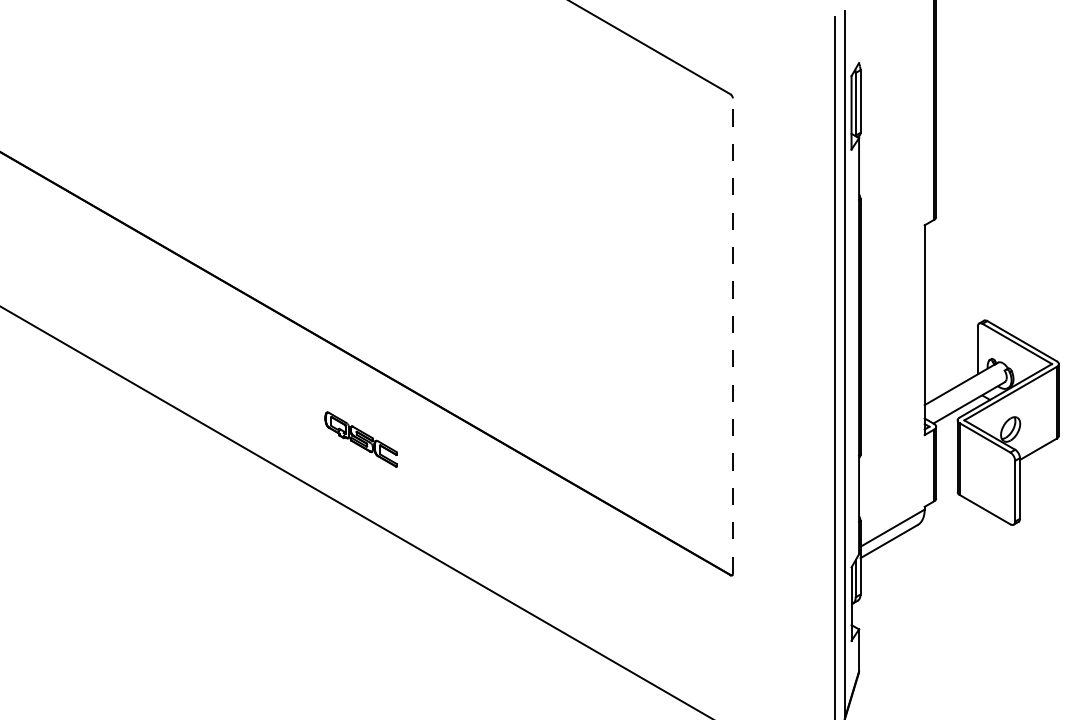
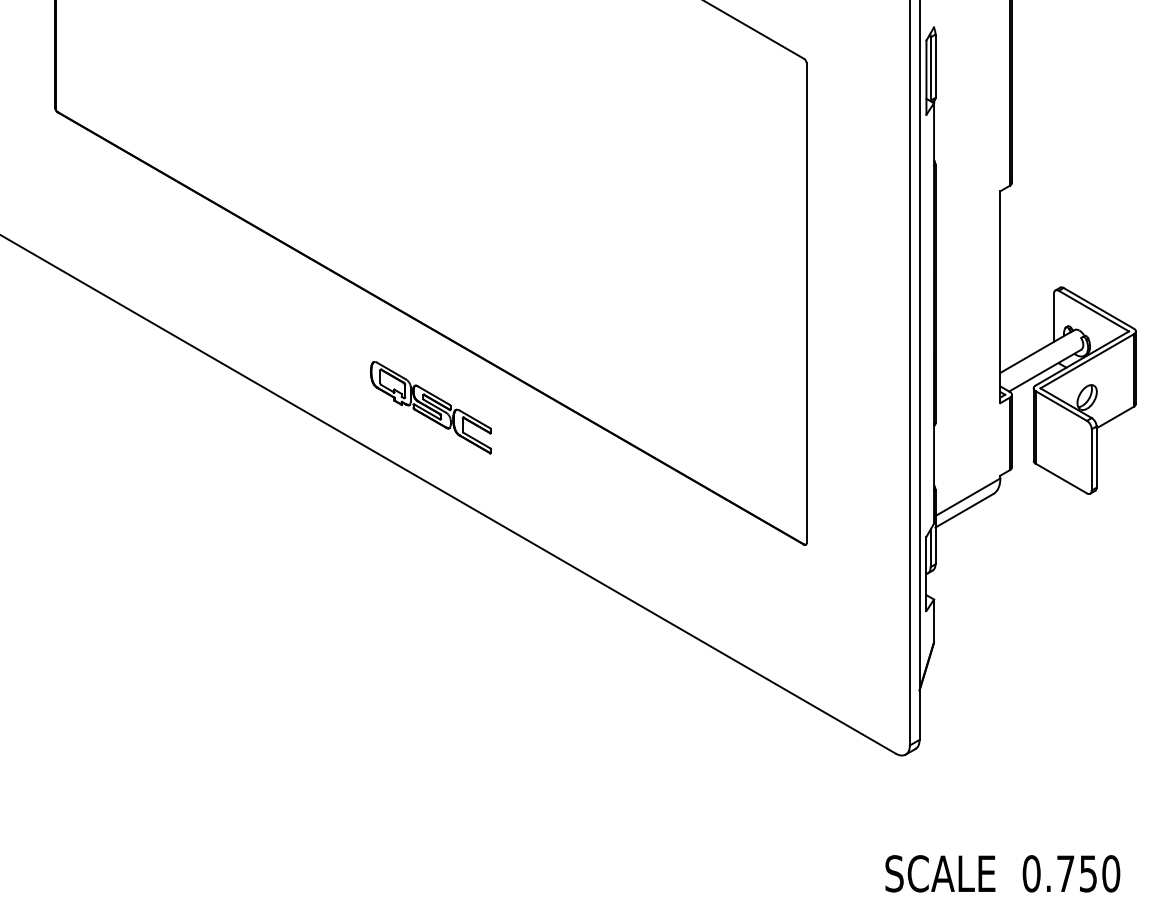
line: (732, 335) -> (806, 302), dashed -> solid
part: (360, 439) -> (430, 407), size x1.67

